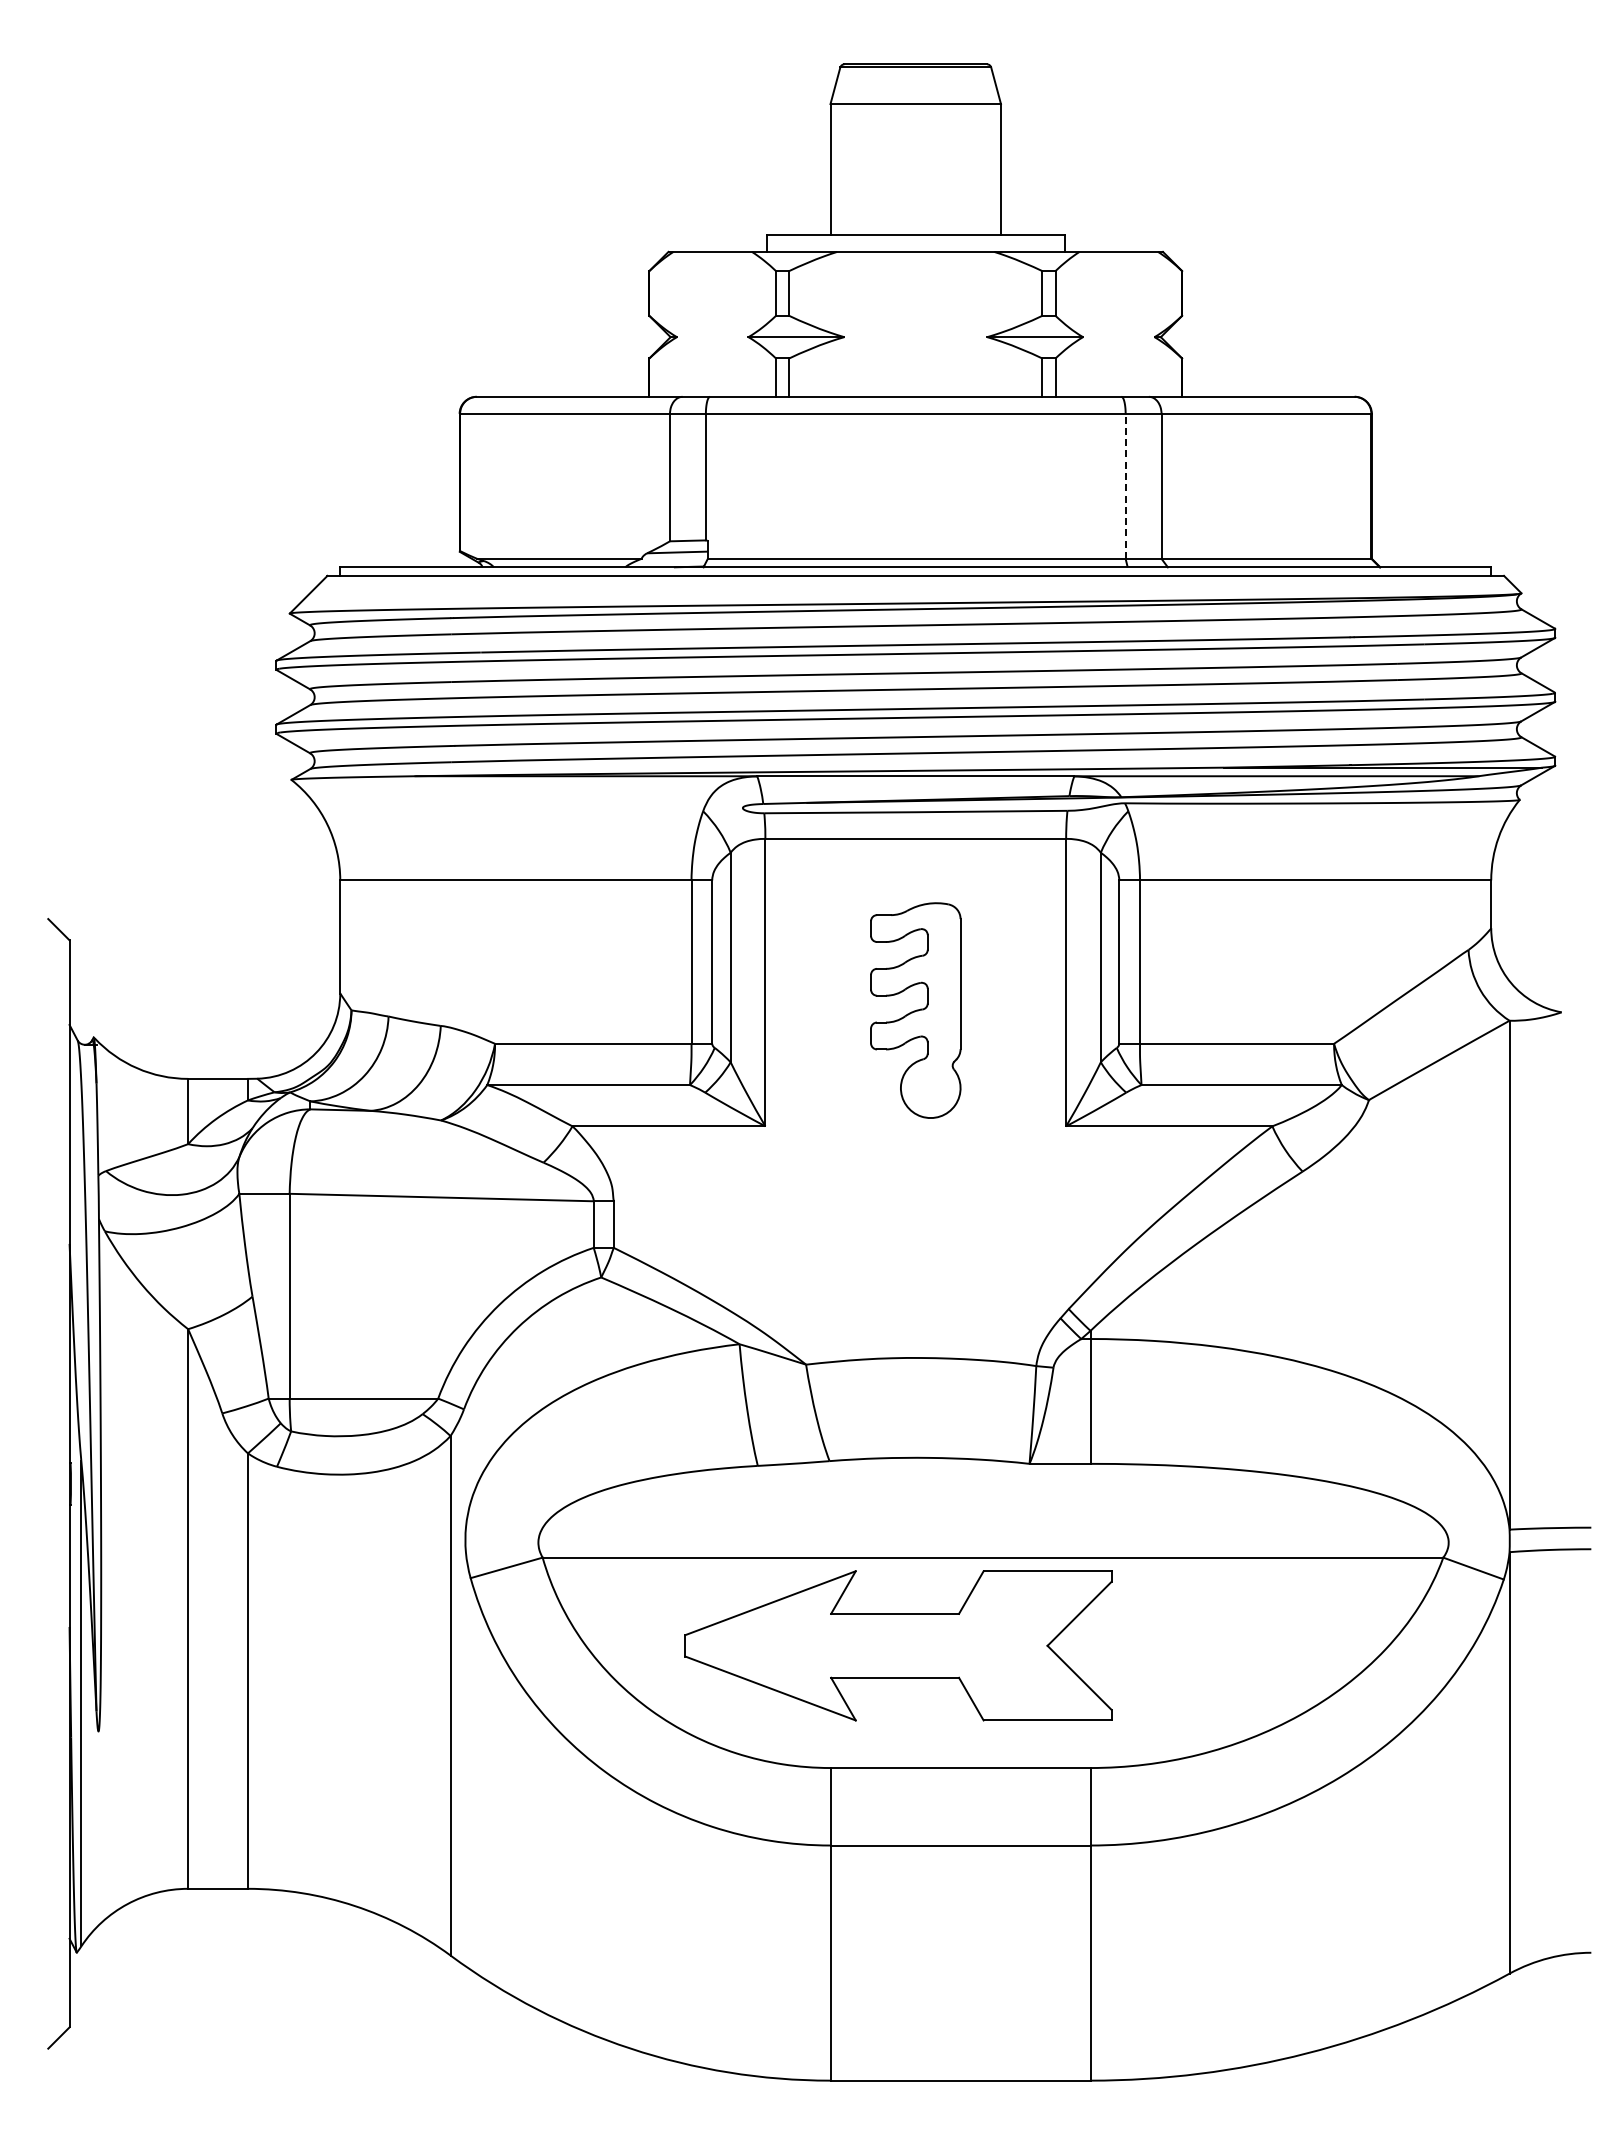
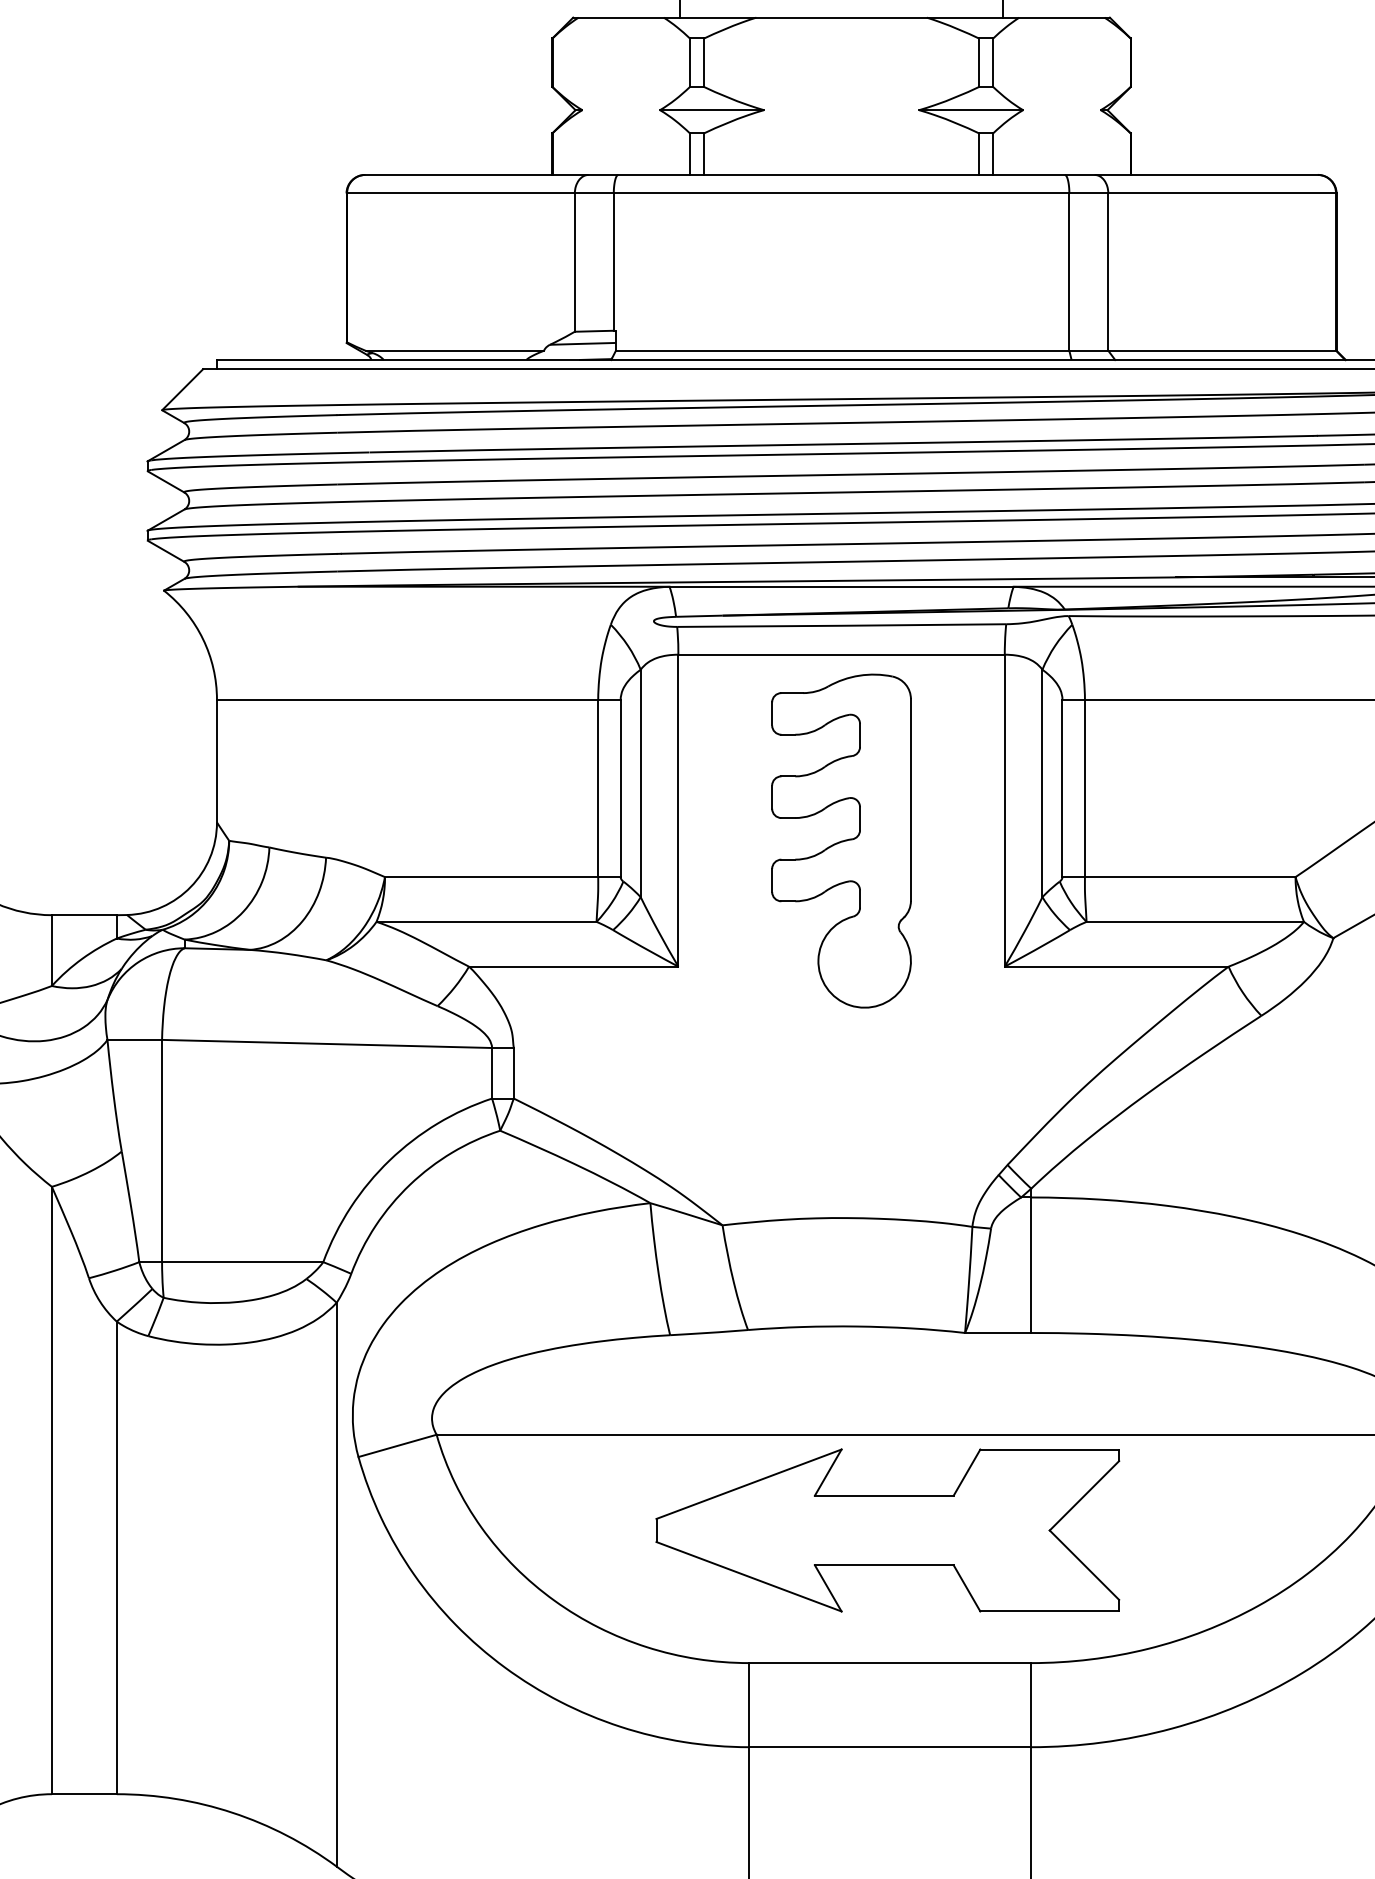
line: (1125, 485) -> (1069, 271), dashed -> solid
part: (915, 1010) -> (841, 840), size x1.43
part: (898, 1645) -> (887, 1530), moved

